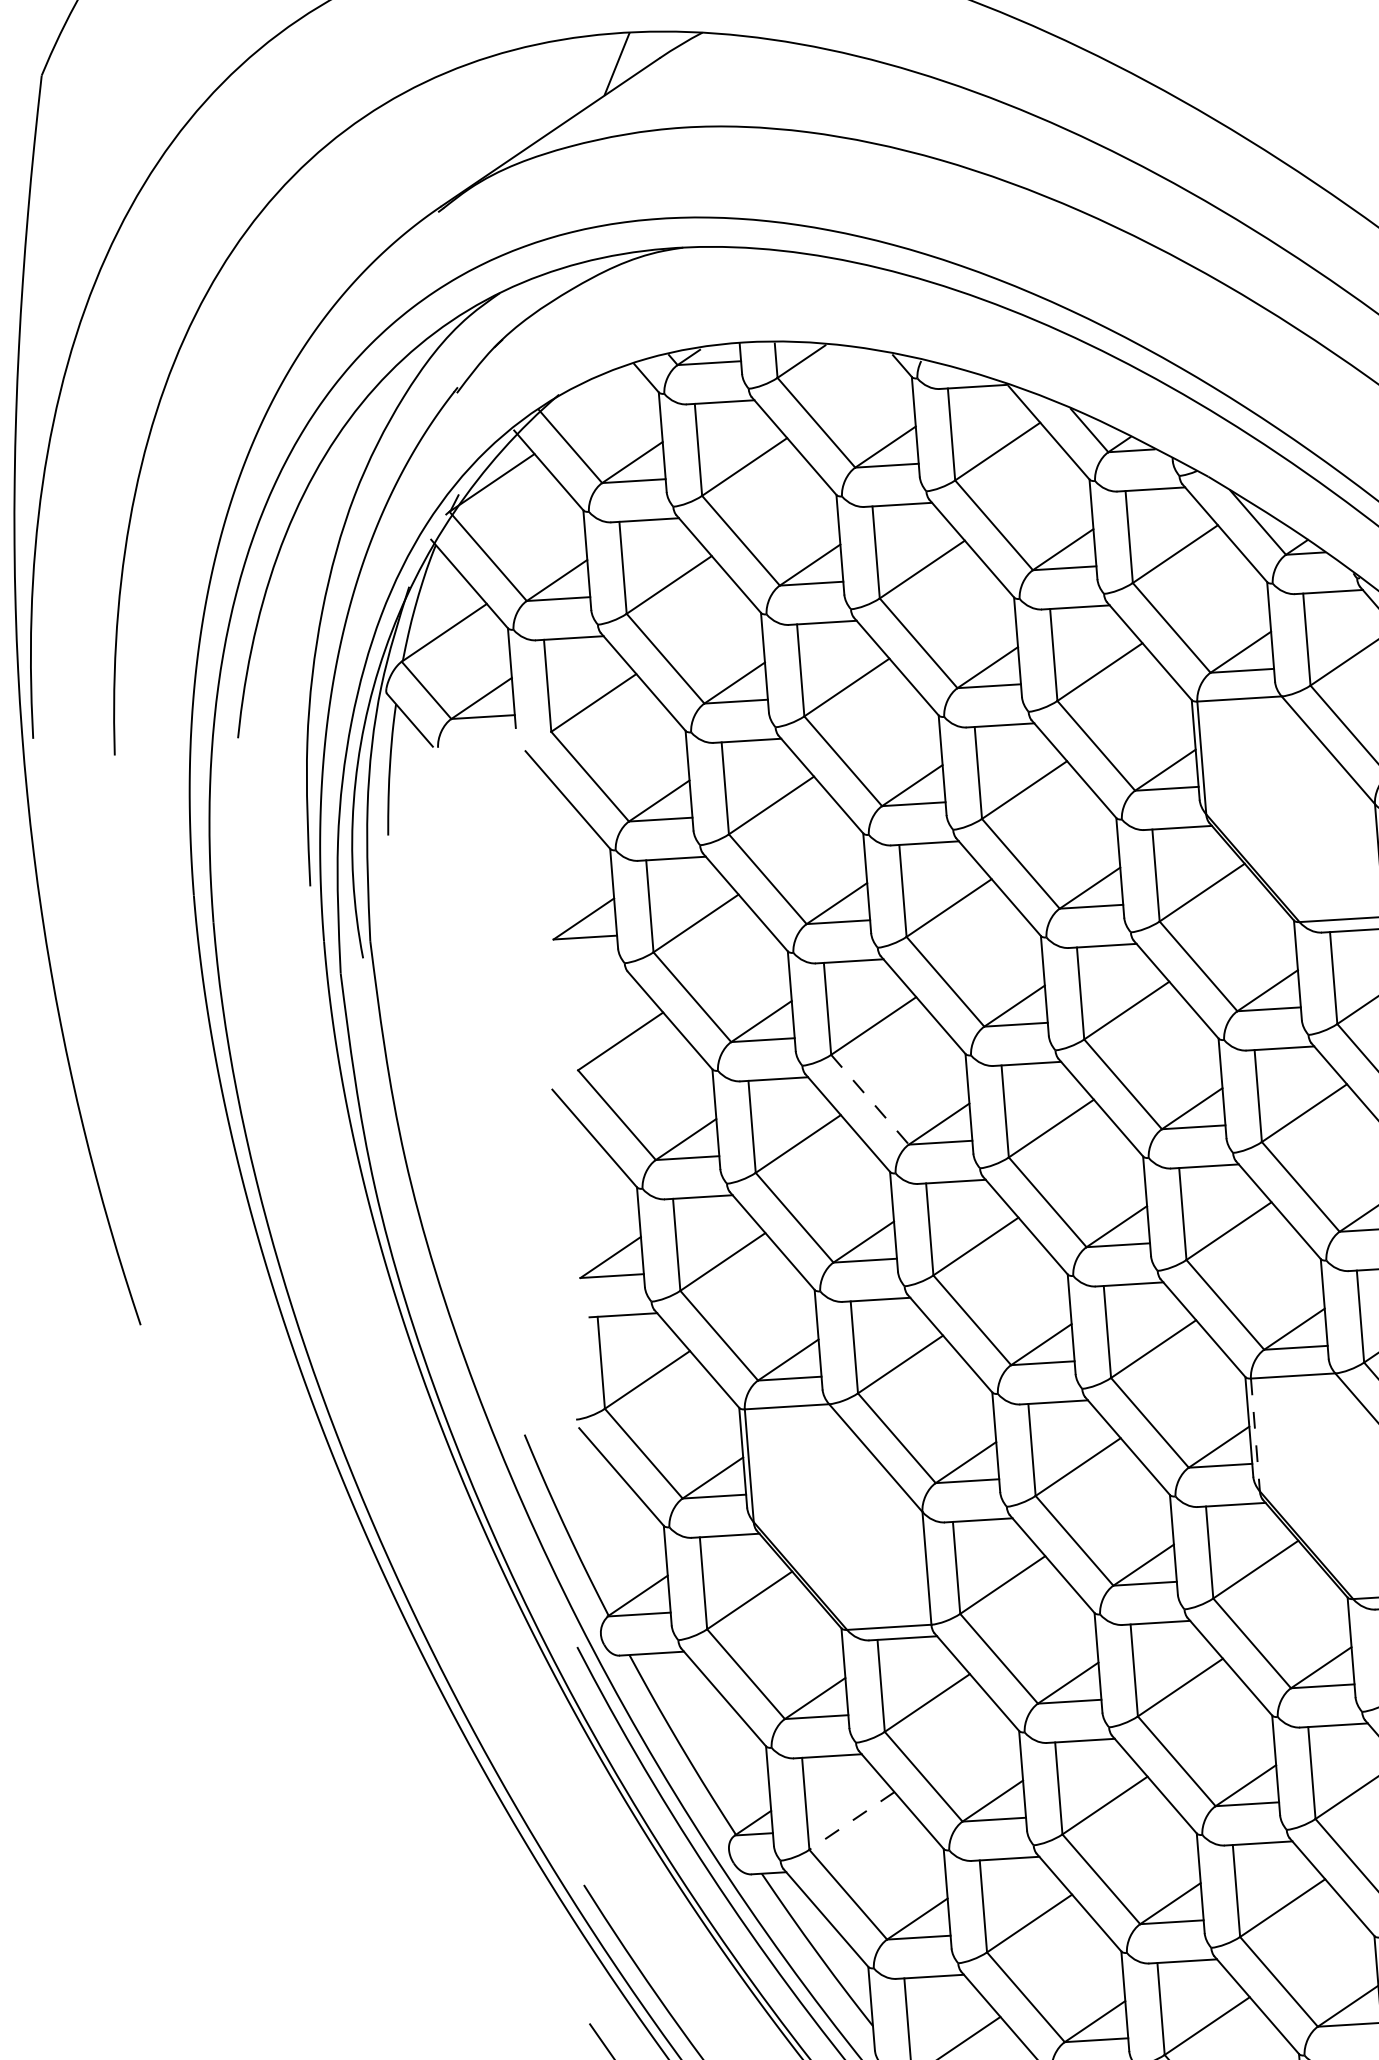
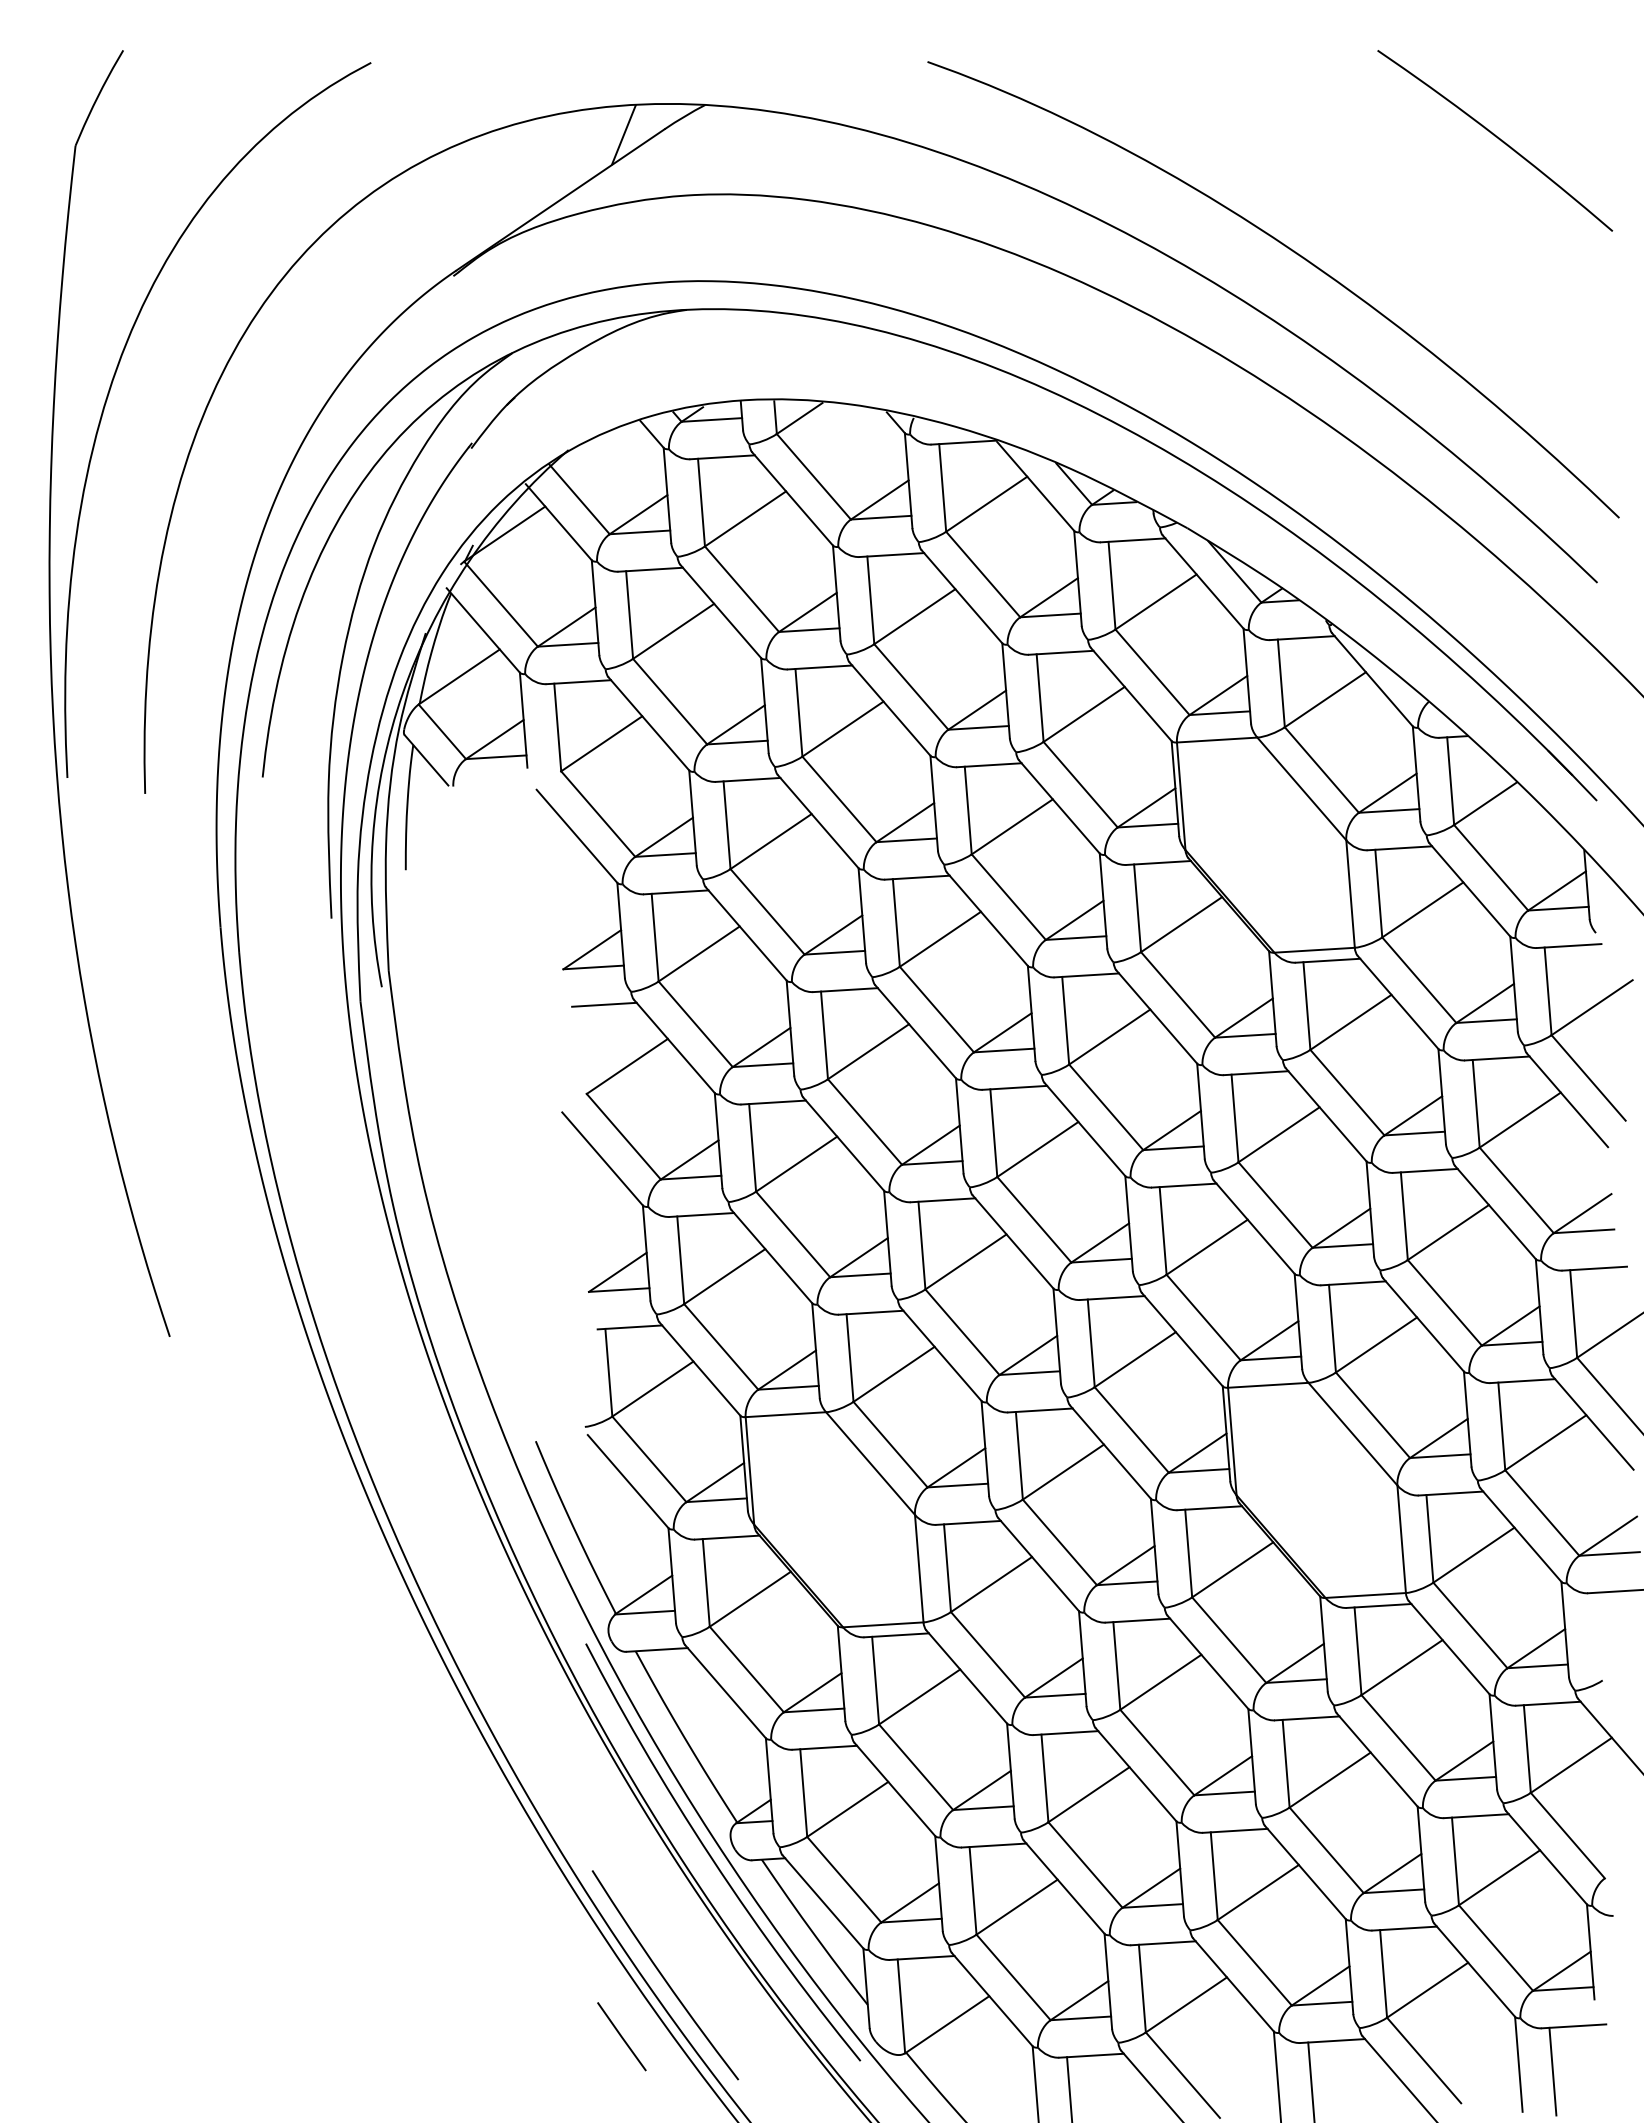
line: (596, 976) -> (604, 1004), added
line: (870, 1100) -> (865, 1122), dashed -> solid
line: (1255, 1434) -> (1232, 1441), dashed -> solid
line: (851, 1821) -> (847, 1809), dashed -> solid

